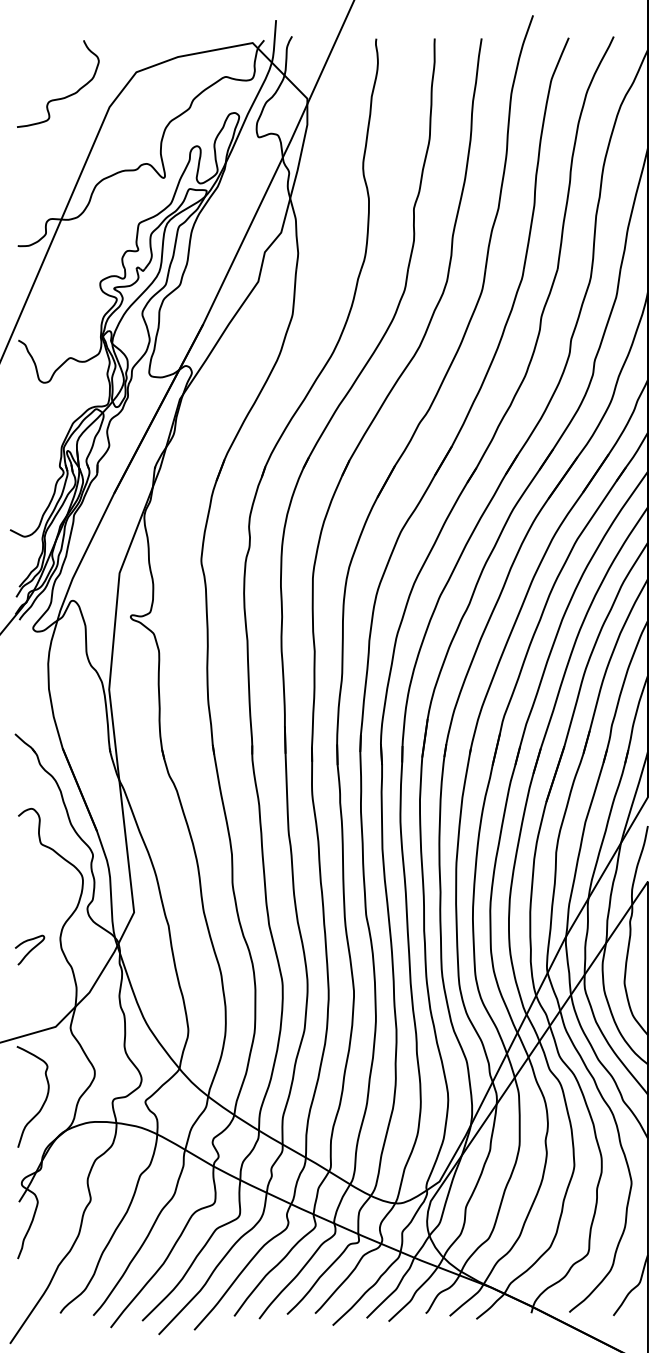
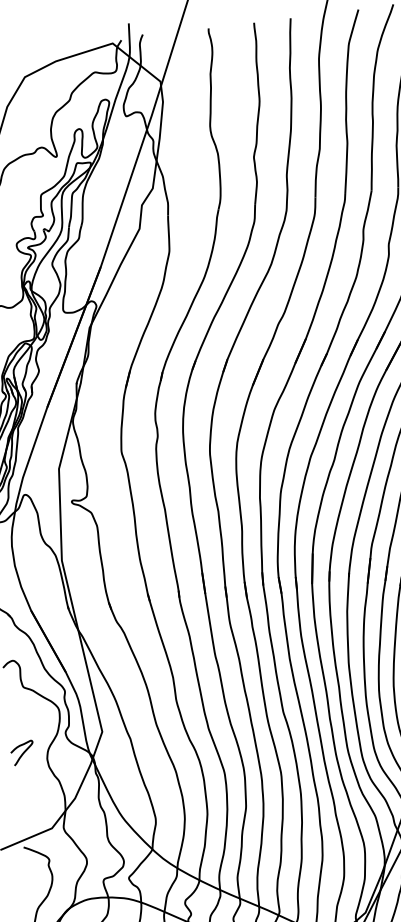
curve: (30, 949) -> (22, 752), moved

